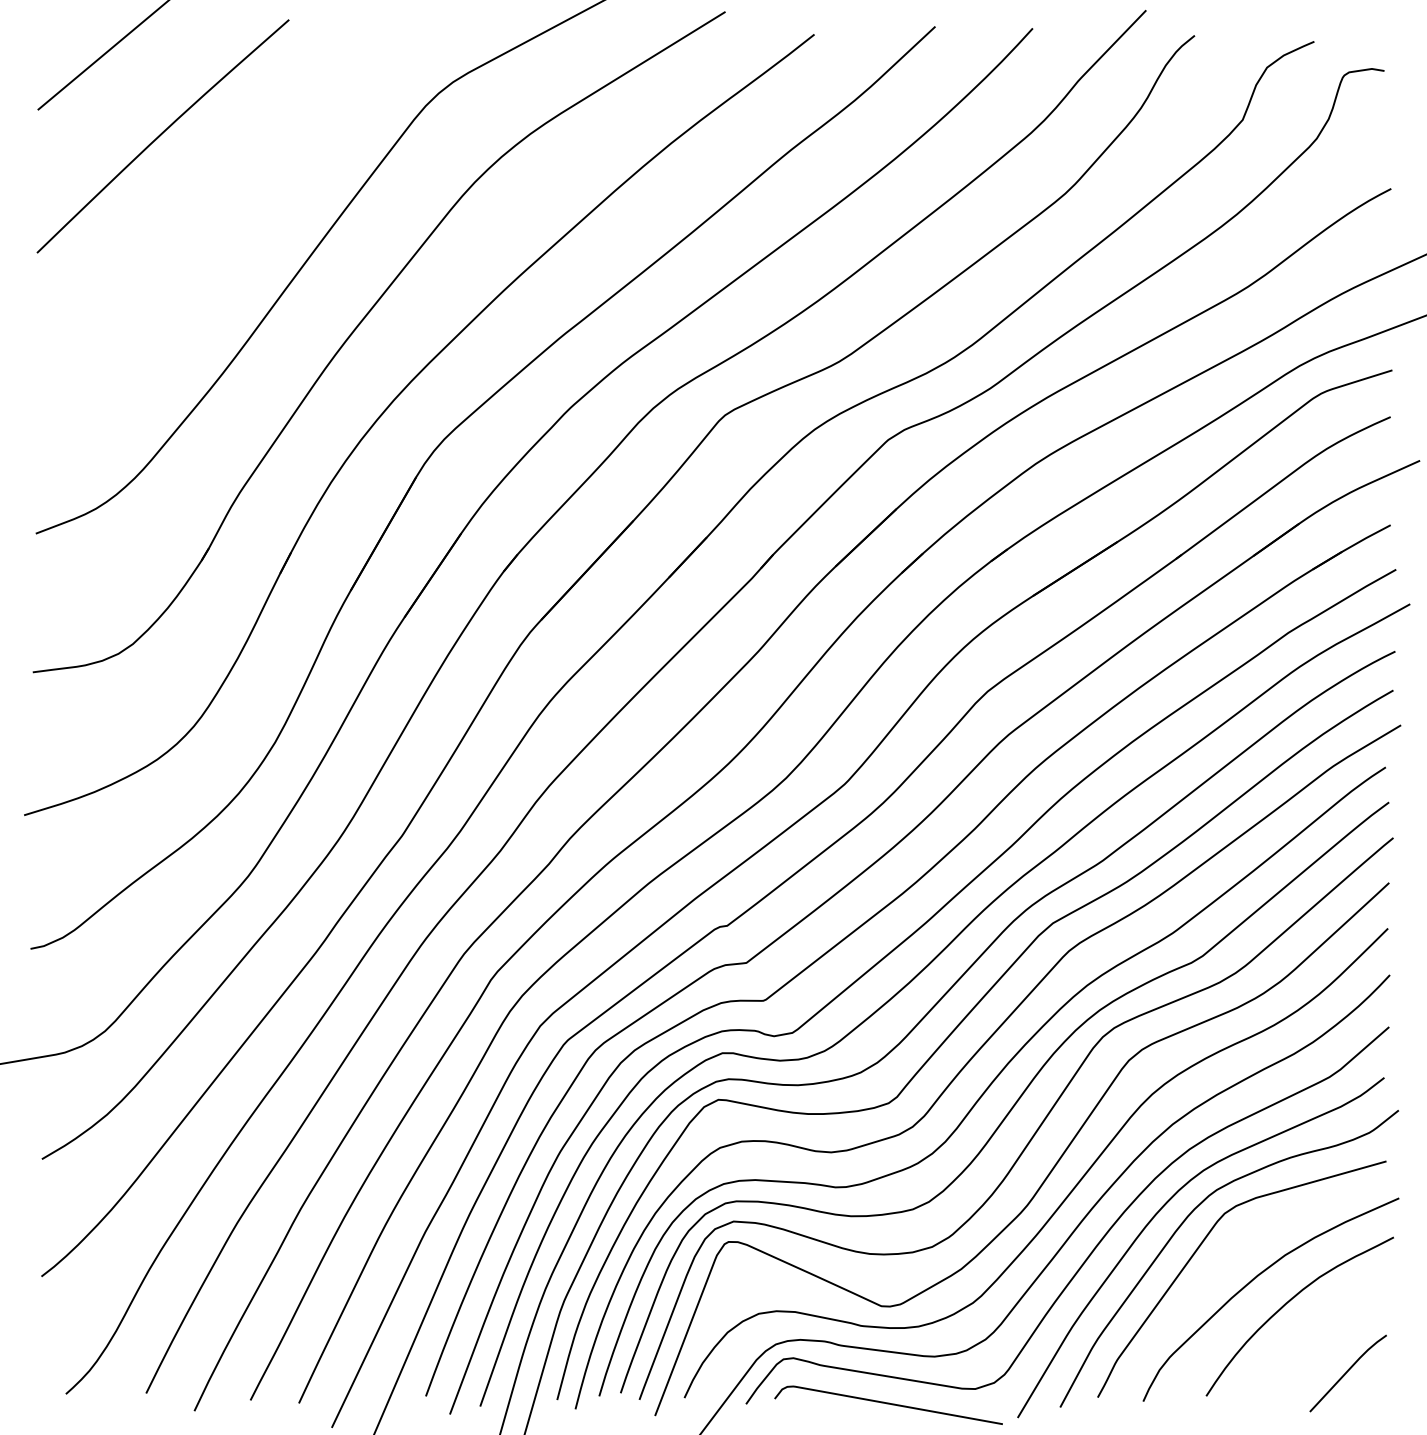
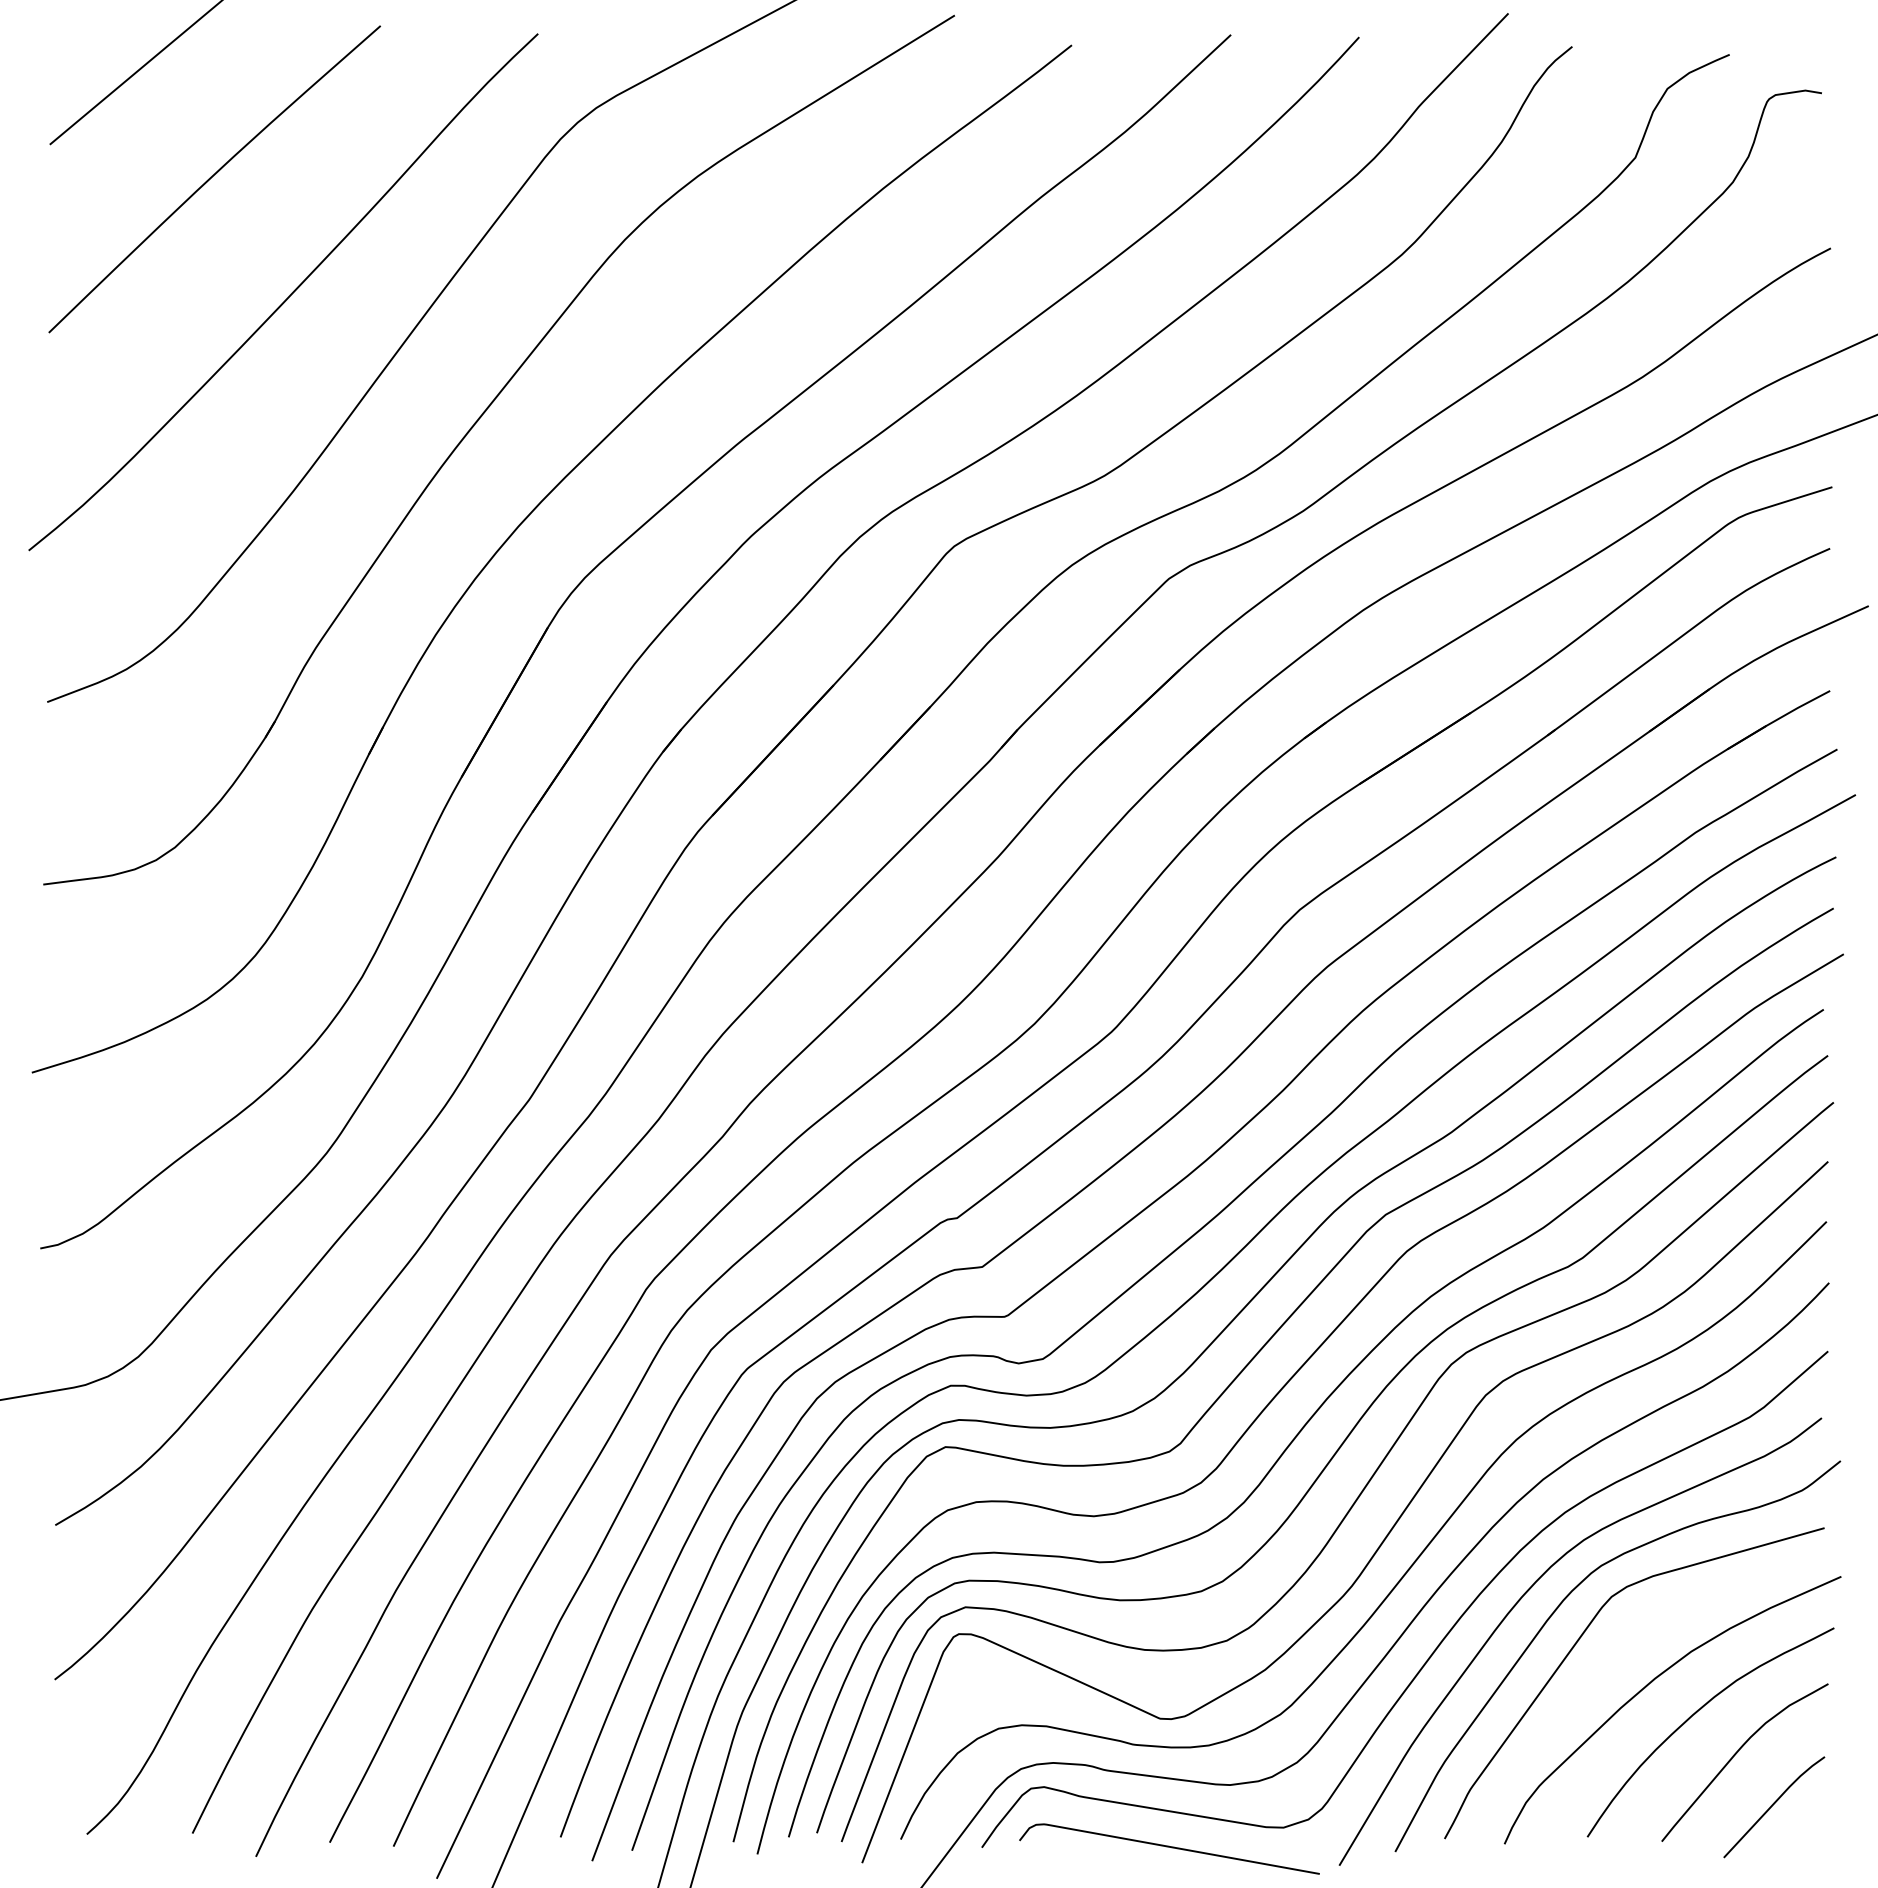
curve: (218, 225) -> (287, 296), added
curve: (1319, 1333) -> (1736, 1754), added

